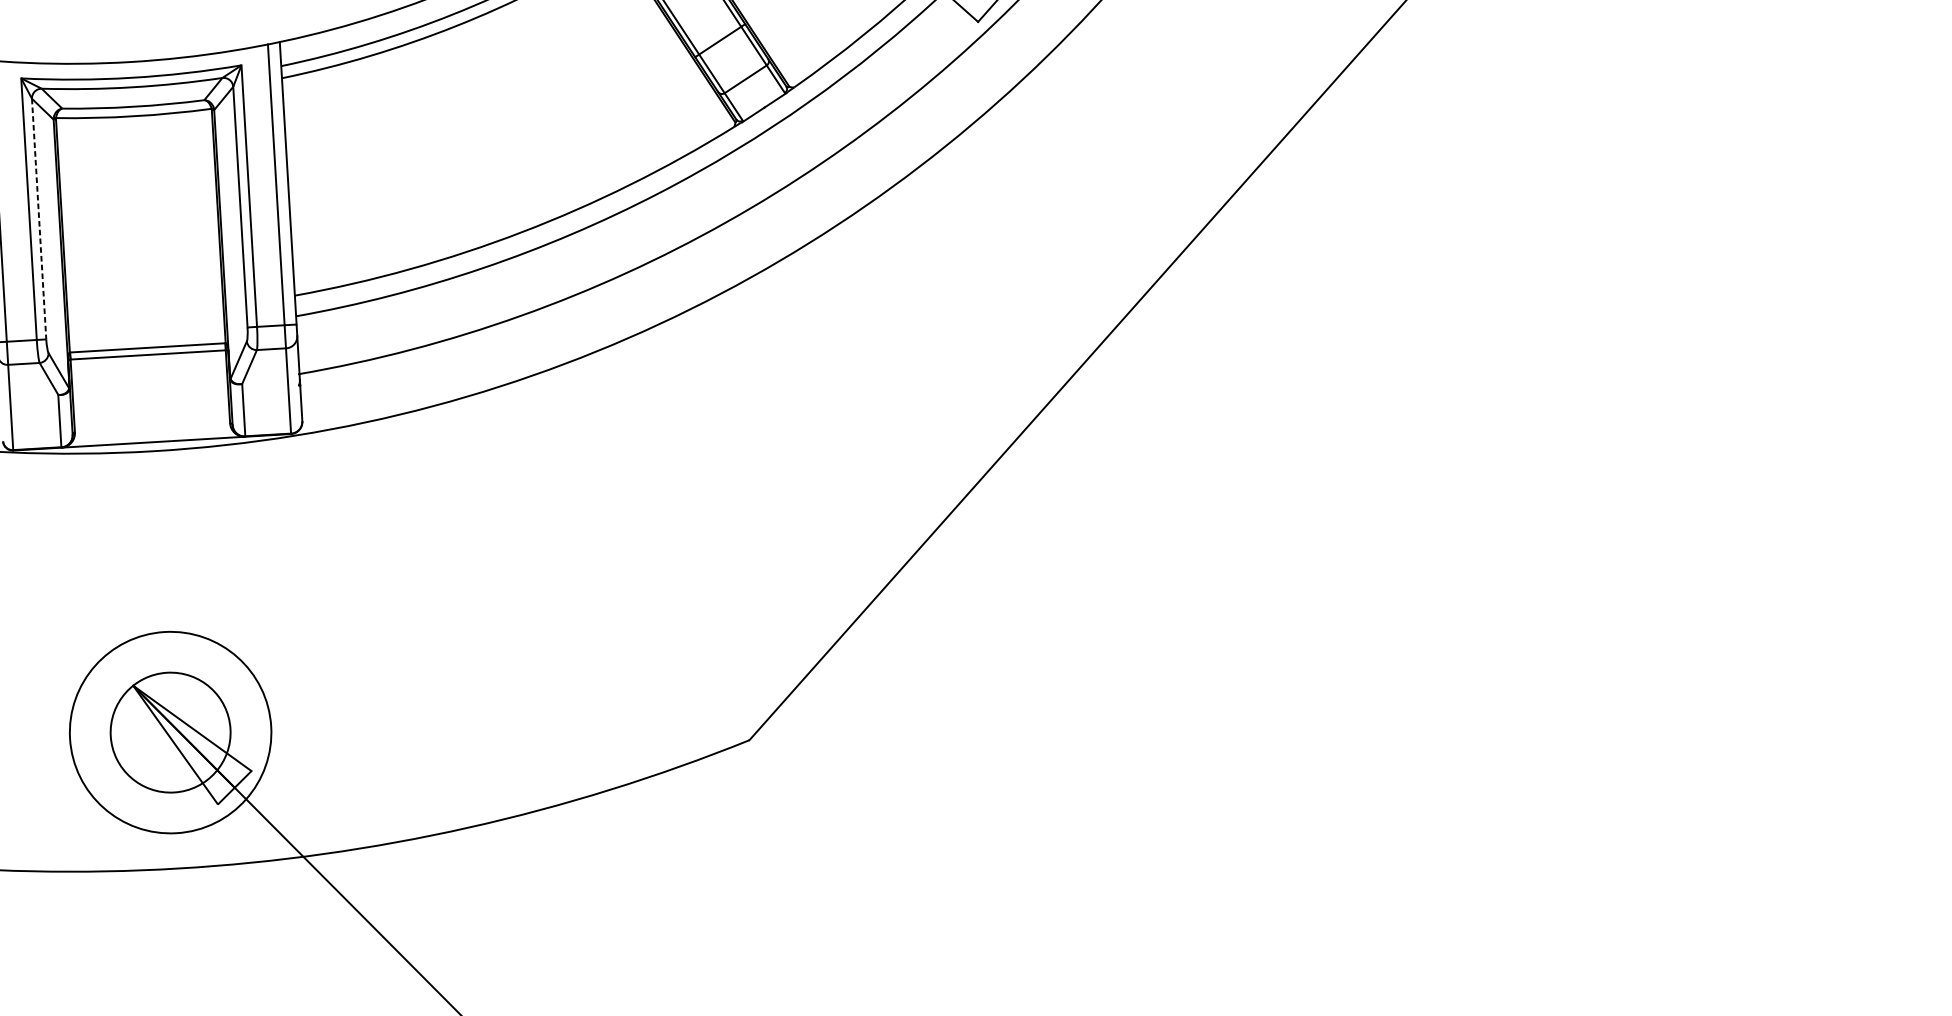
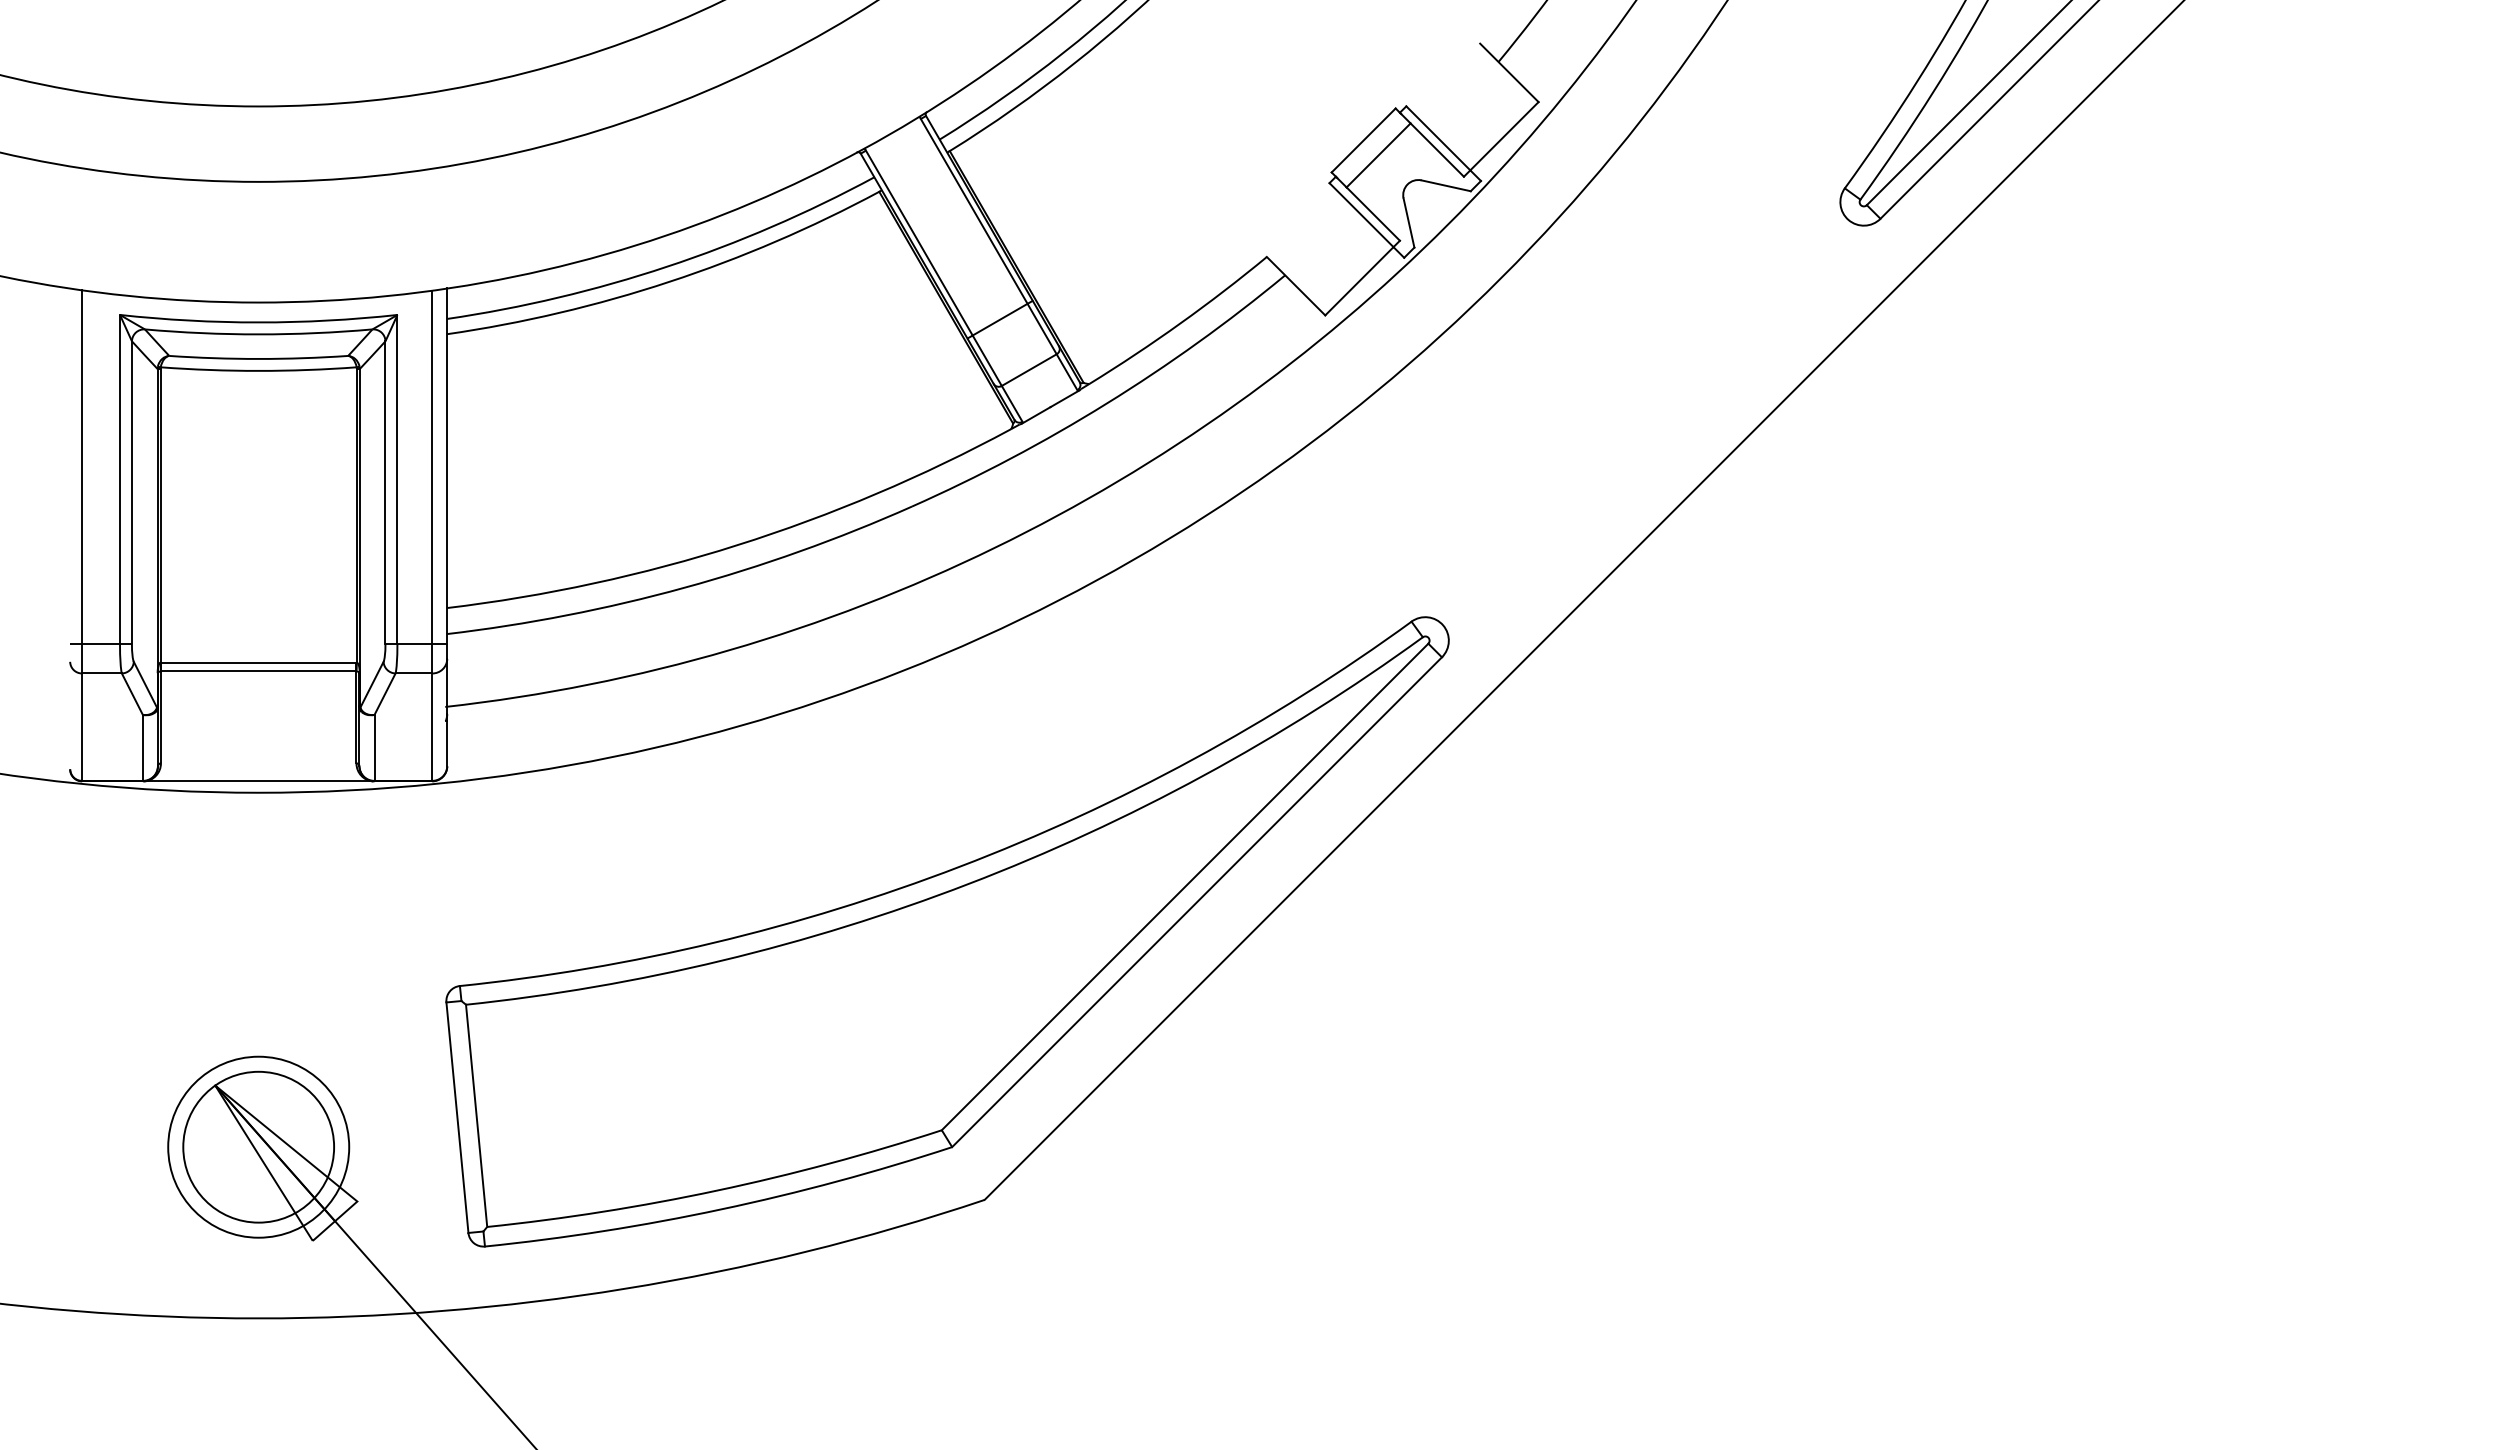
line: (38, 218) -> (131, 492), dashed -> solid
part: (707, 528) -> (947, 931), added
circle: (170, 732) -> (258, 1146), size x0.71

